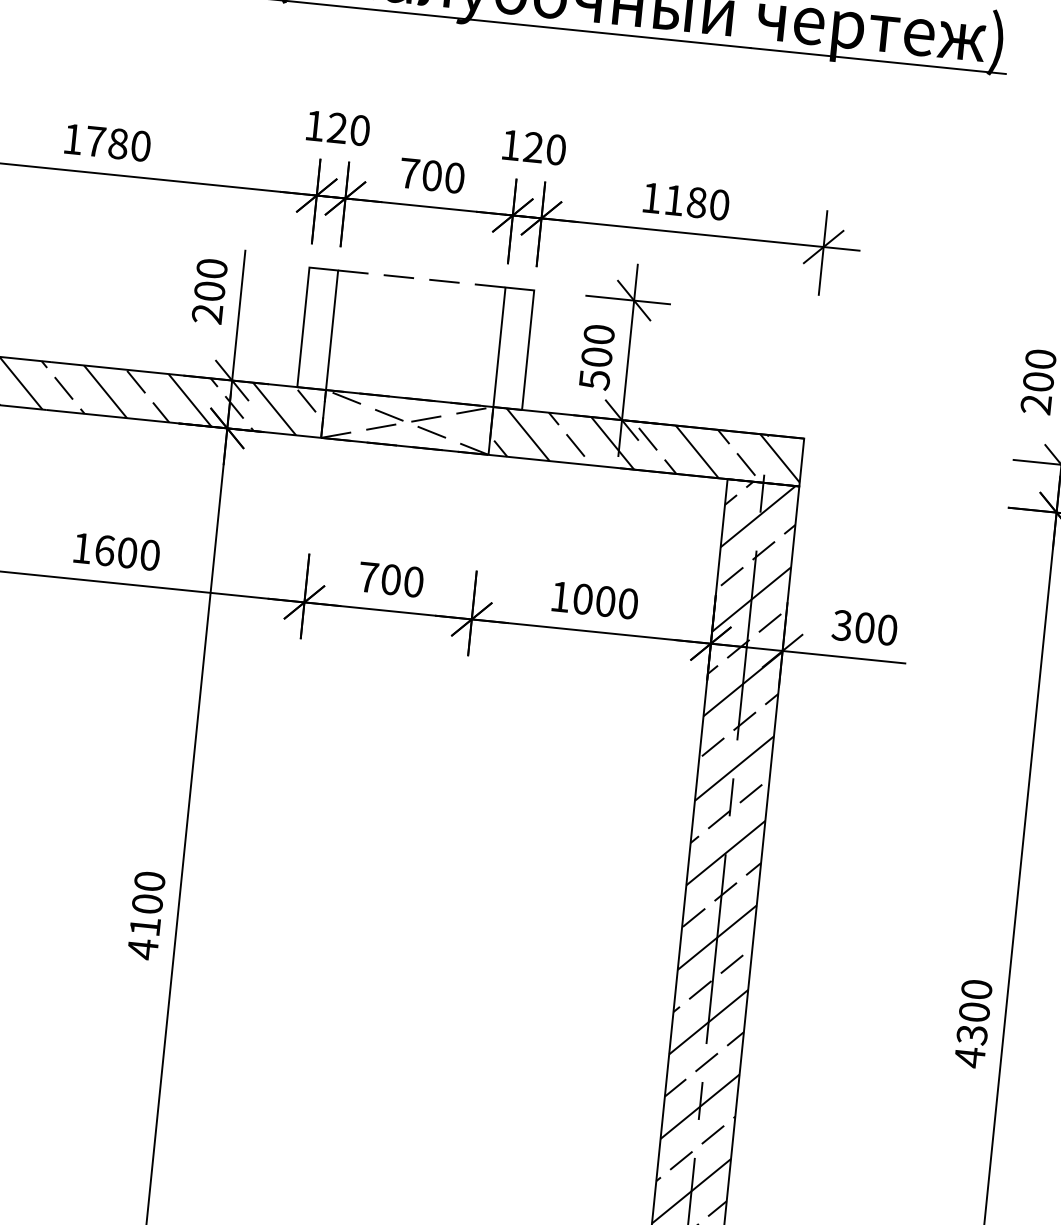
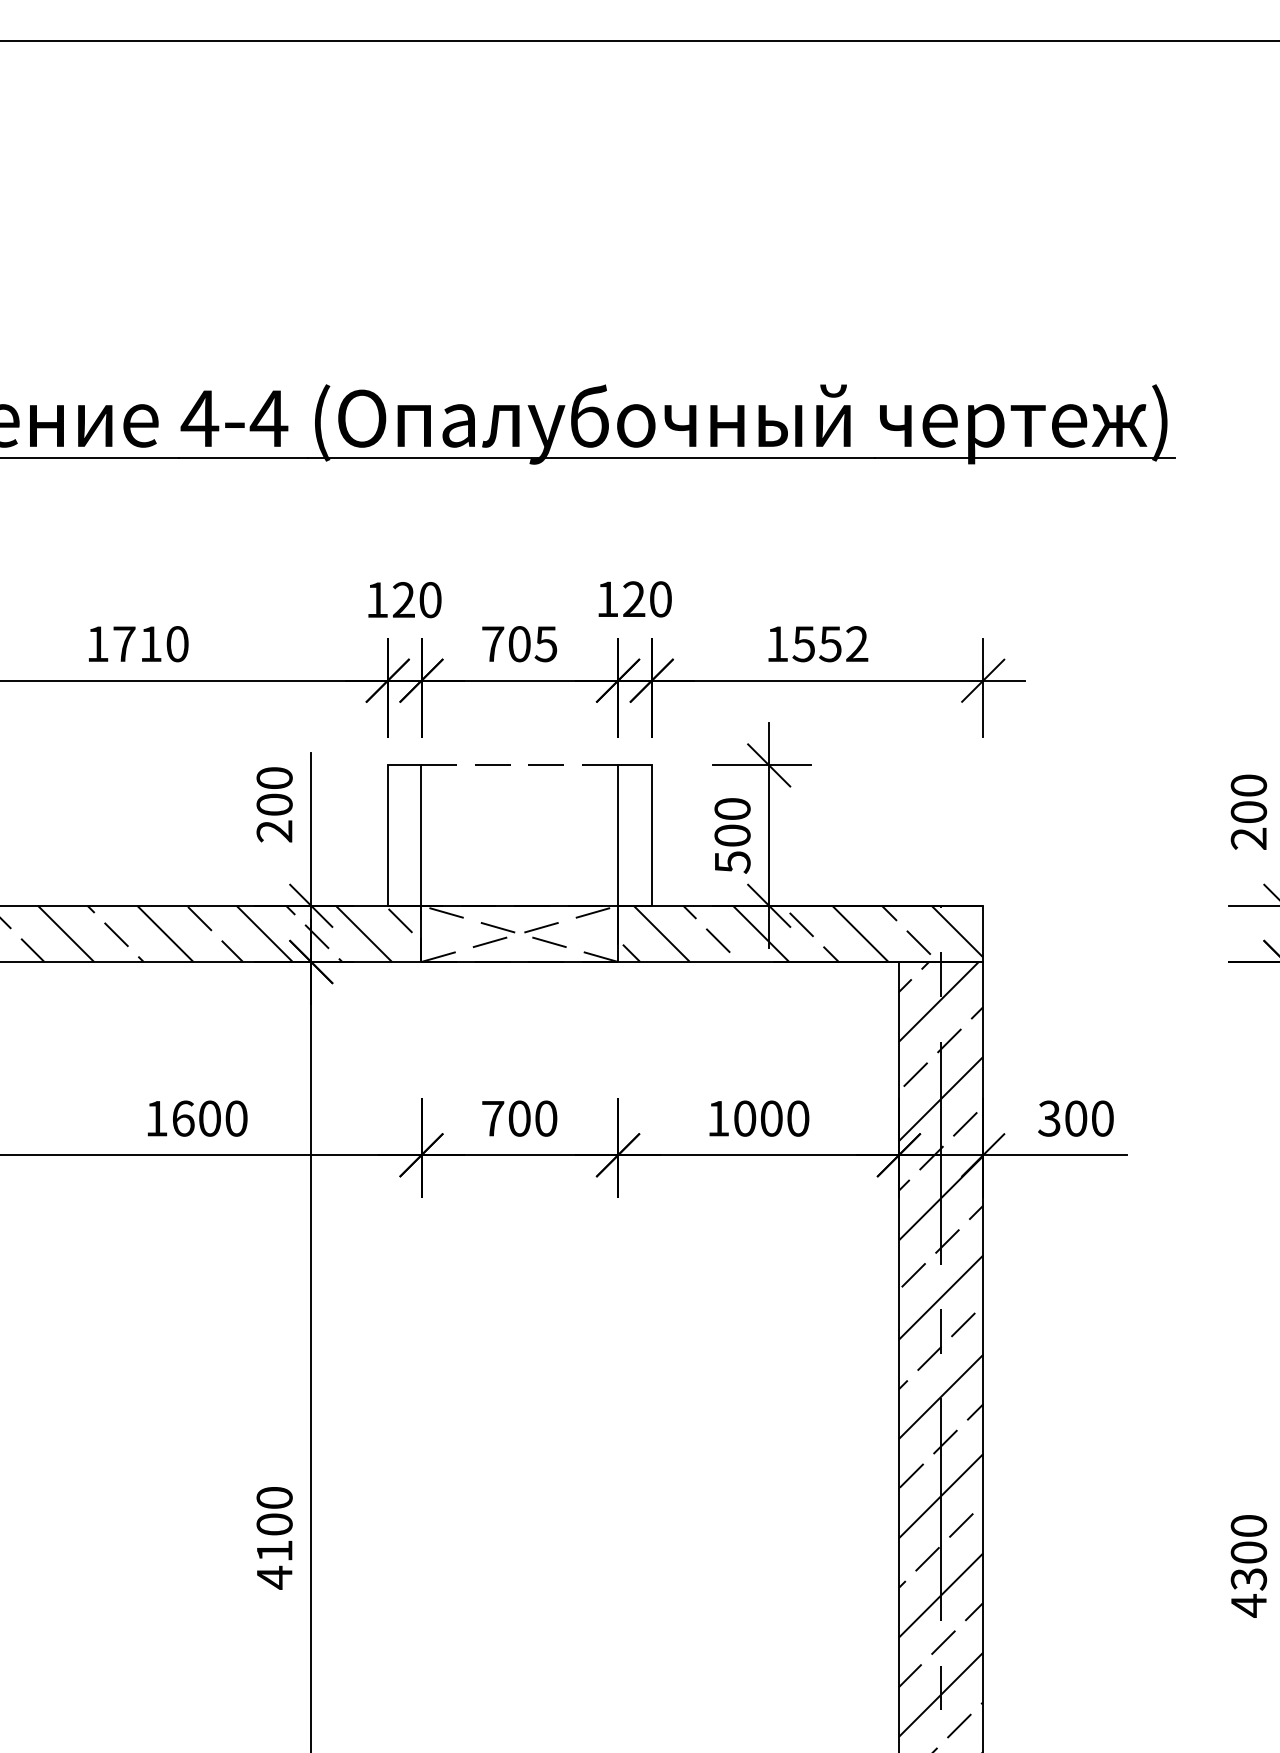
text: (118, 144) -> (151, 644), 1780 -> 1710
text: (454, 178) -> (545, 644), 700 -> 705
text: (696, 202) -> (830, 644), 1180 -> 1552

